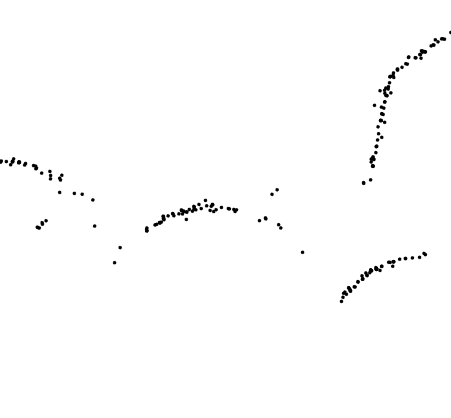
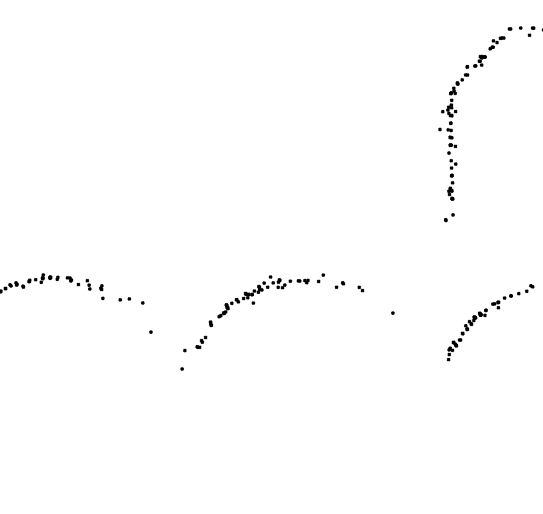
part: (59, 183) -> (101, 291), size x0.62
part: (274, 192) -> (320, 278), moved
part: (41, 223) -> (201, 341), moved

